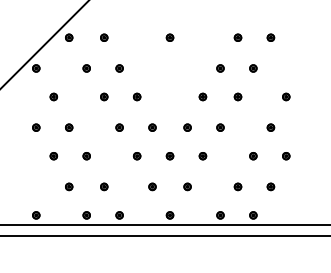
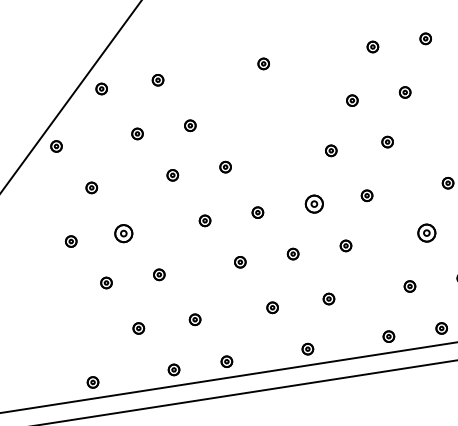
part: (69, 127) -> (124, 233), size x1.6
part: (187, 127) -> (314, 203), size x1.6
part: (253, 156) -> (427, 233), size x1.6

